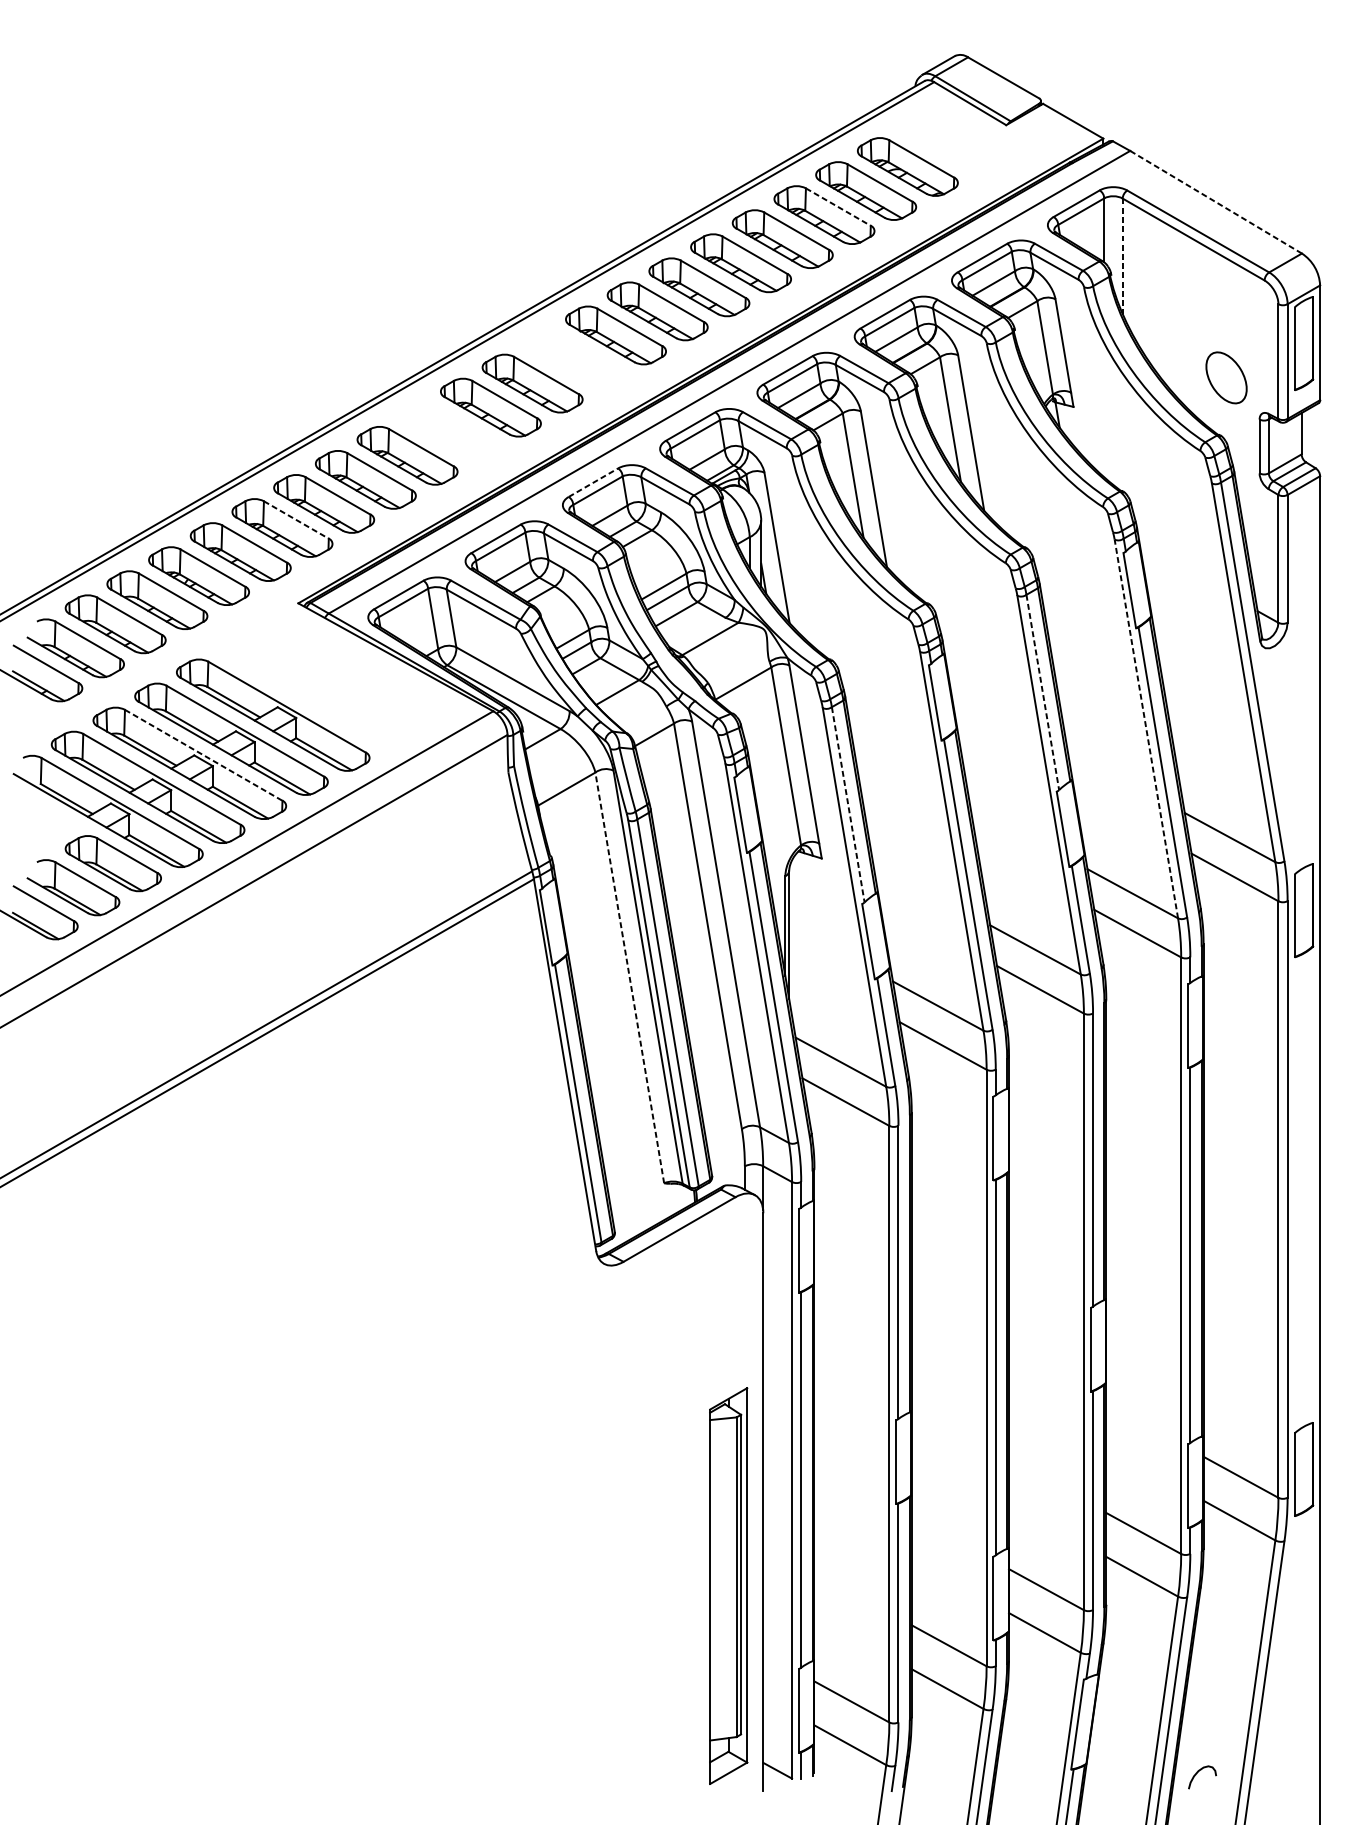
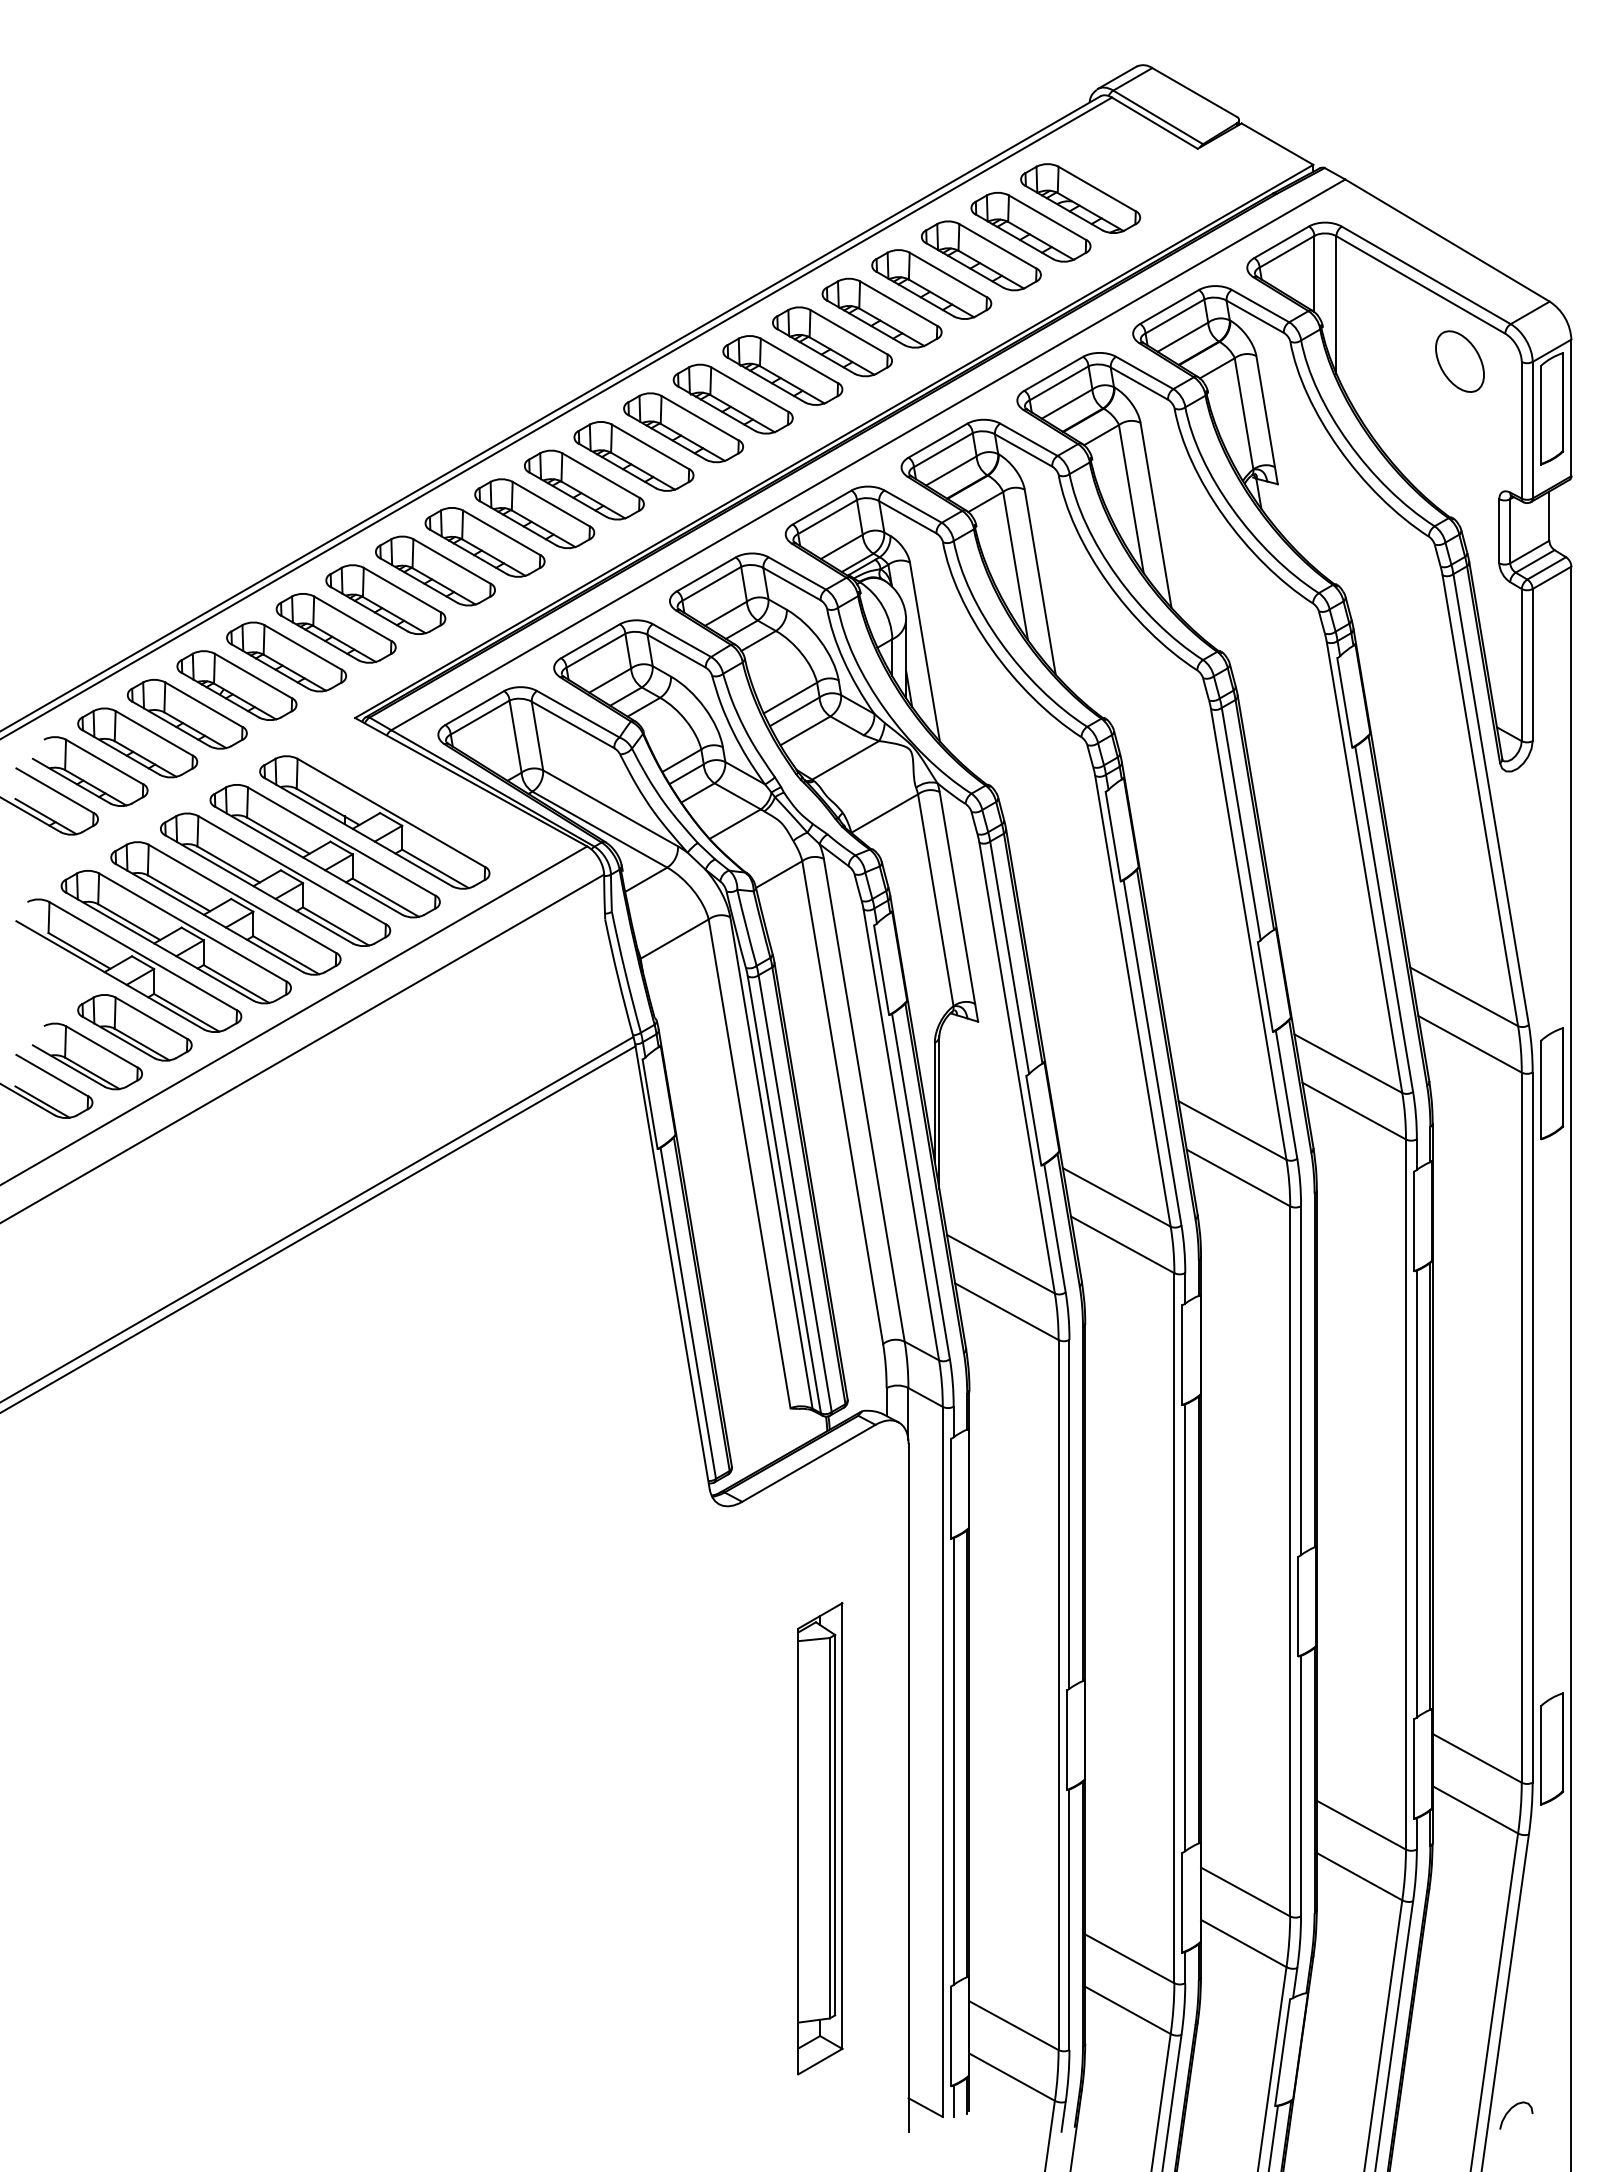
line: (1216, 202) -> (1447, 240), dashed -> solid
line: (838, 207) -> (997, 246), dashed -> solid
line: (1122, 255) -> (1336, 304), dashed -> solid
part: (574, 359) -> (683, 427), added
part: (1226, 377) -> (1459, 361), moved
part: (449, 431) -> (534, 513), added
line: (593, 482) -> (706, 574), dashed -> solid
line: (296, 519) -> (352, 618), dashed -> solid
part: (314, 691) -> (374, 822), added
line: (1043, 692) -> (1241, 824), dashed -> solid
line: (1146, 728) -> (1364, 867), dashed -> solid
line: (203, 755) -> (242, 899), dashed -> solid
line: (848, 804) -> (1009, 957), dashed -> solid
line: (629, 977) -> (749, 1163), dashed -> solid
part: (728, 1585) -> (820, 1838), moved
curve: (1198, 1772) -> (1511, 2109), moved

